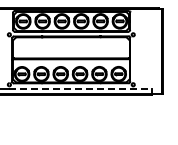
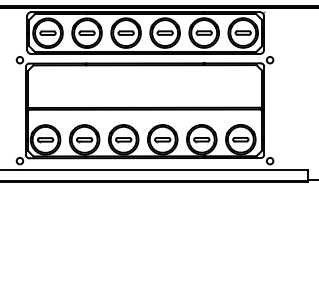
line: (80, 89) -> (163, 170), dashed -> solid

